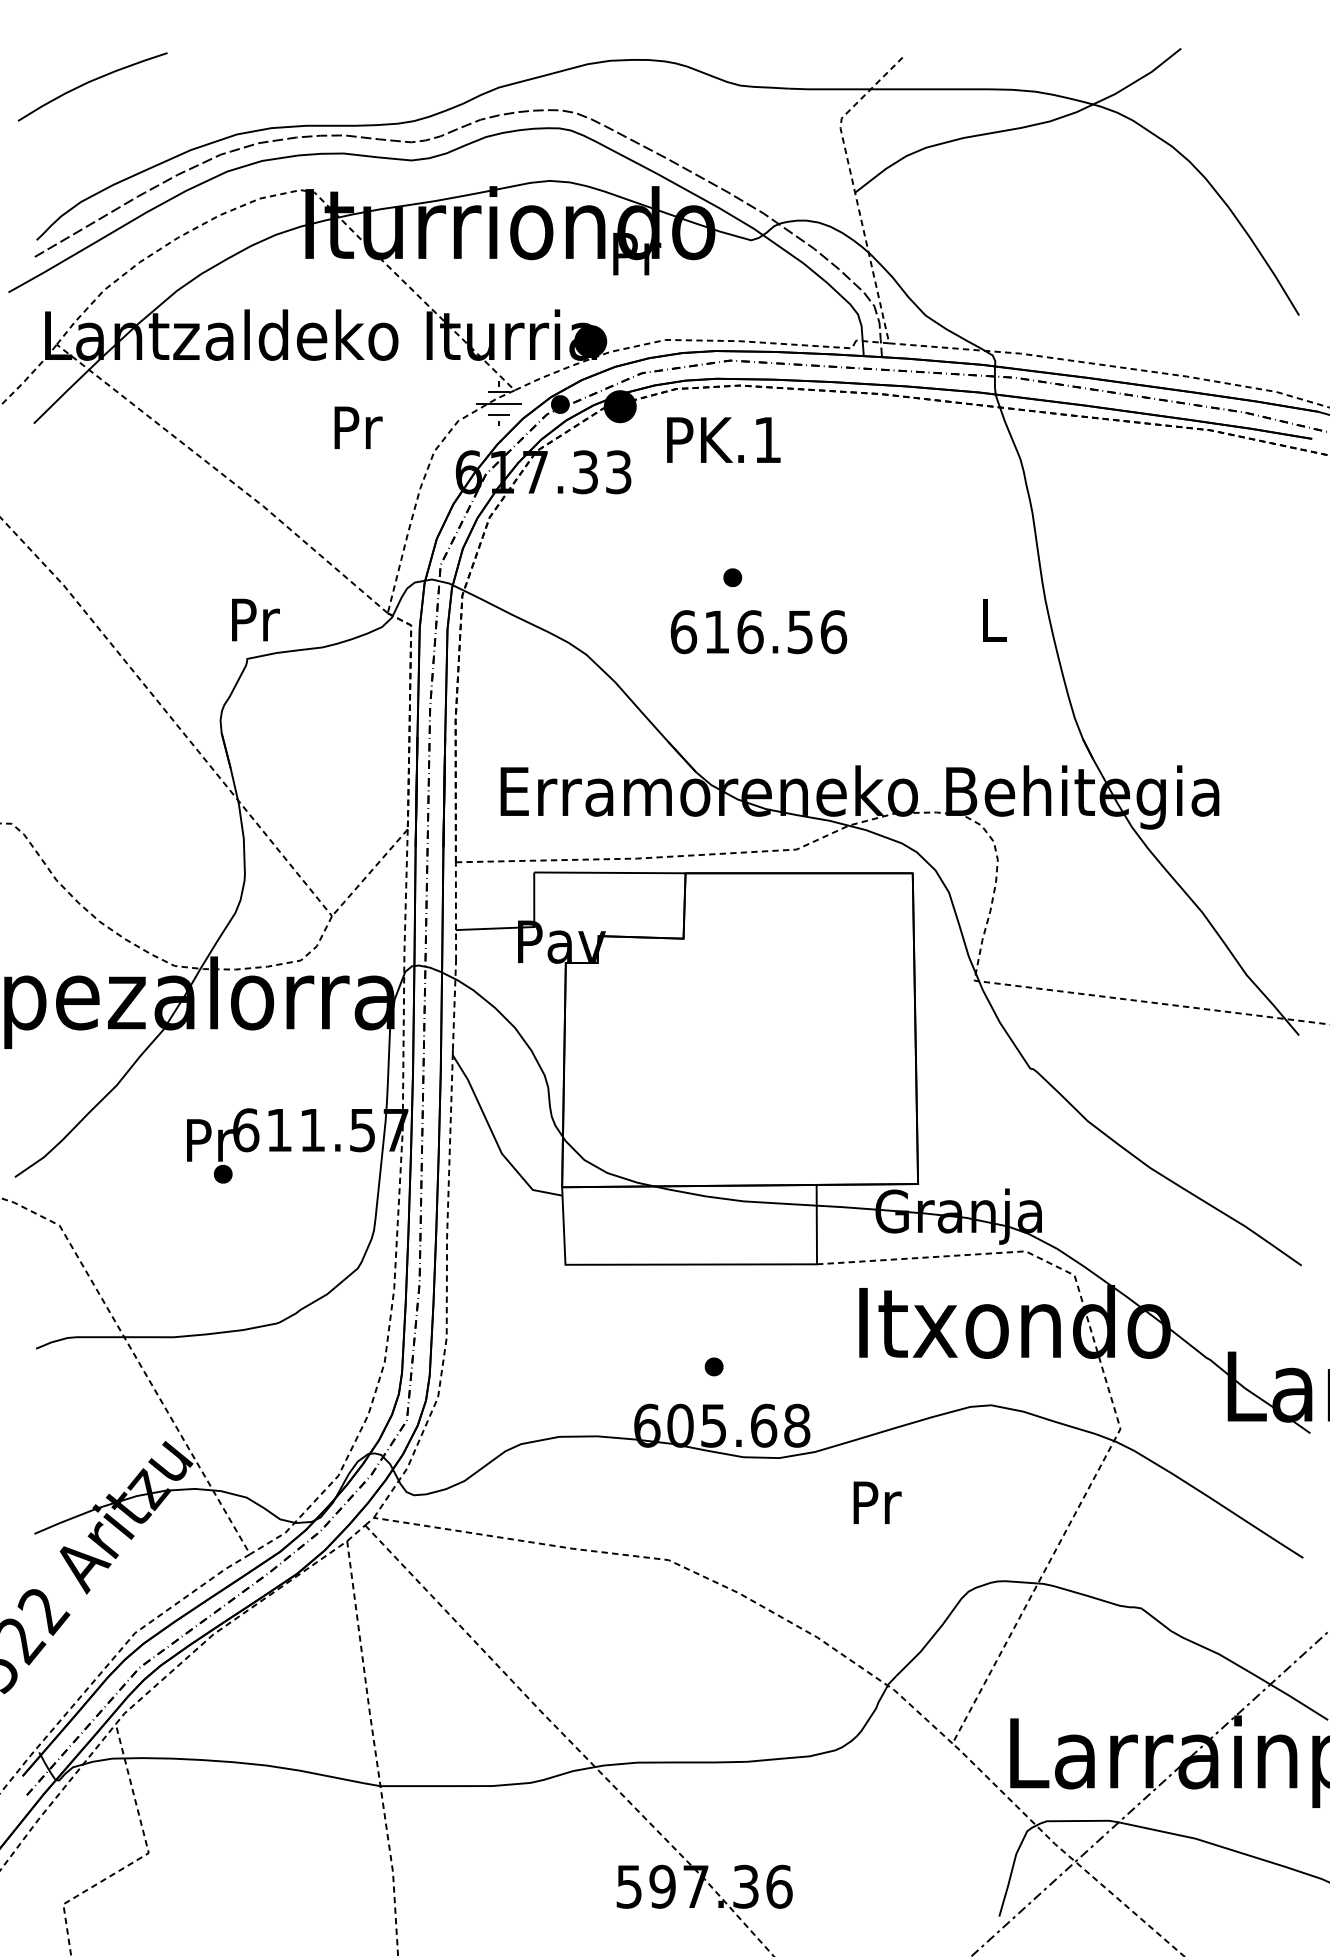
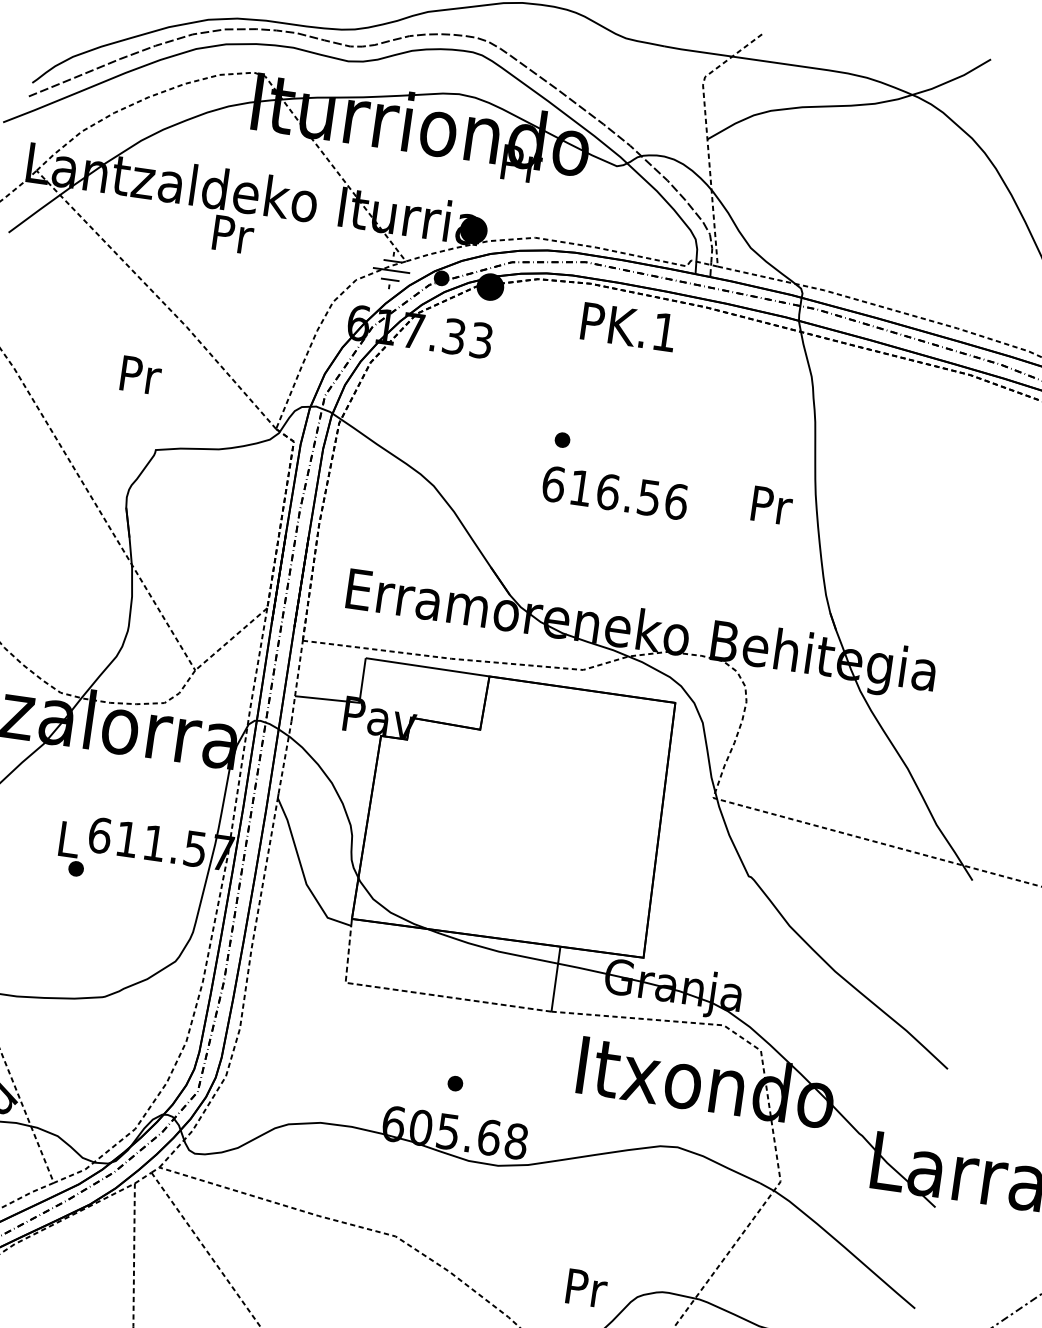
text: (358, 427) -> (233, 234), moved
text: (723, 439) -> (628, 326), moved
text: (255, 619) -> (140, 374), moved
text: (995, 620) -> (772, 505), L -> Pr
text: (758, 632) -> (614, 493), moved
text: (210, 1140) -> (69, 839), Pr -> L
line: (655, 1264) -> (419, 993), solid -> dashed
text: (877, 1502) -> (586, 1288), moved

